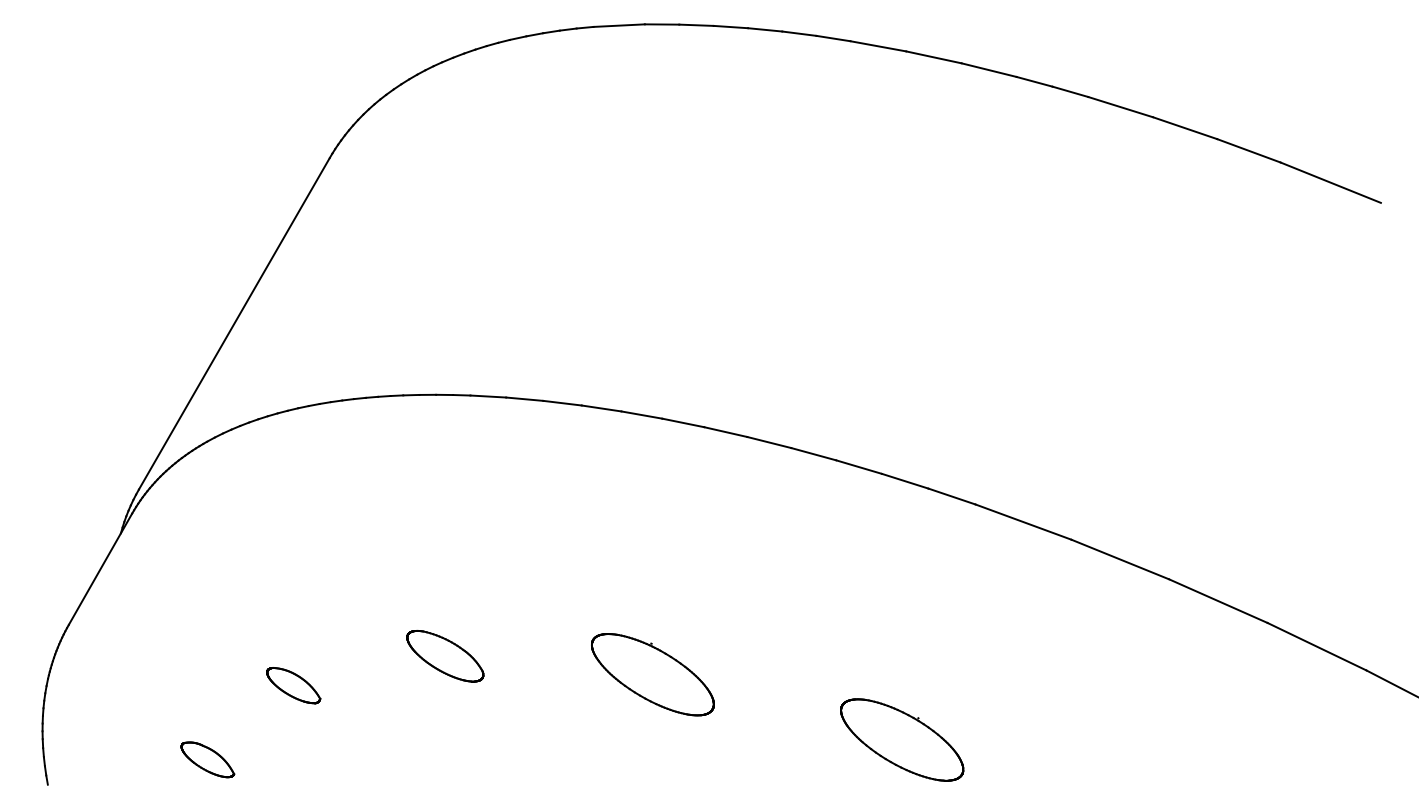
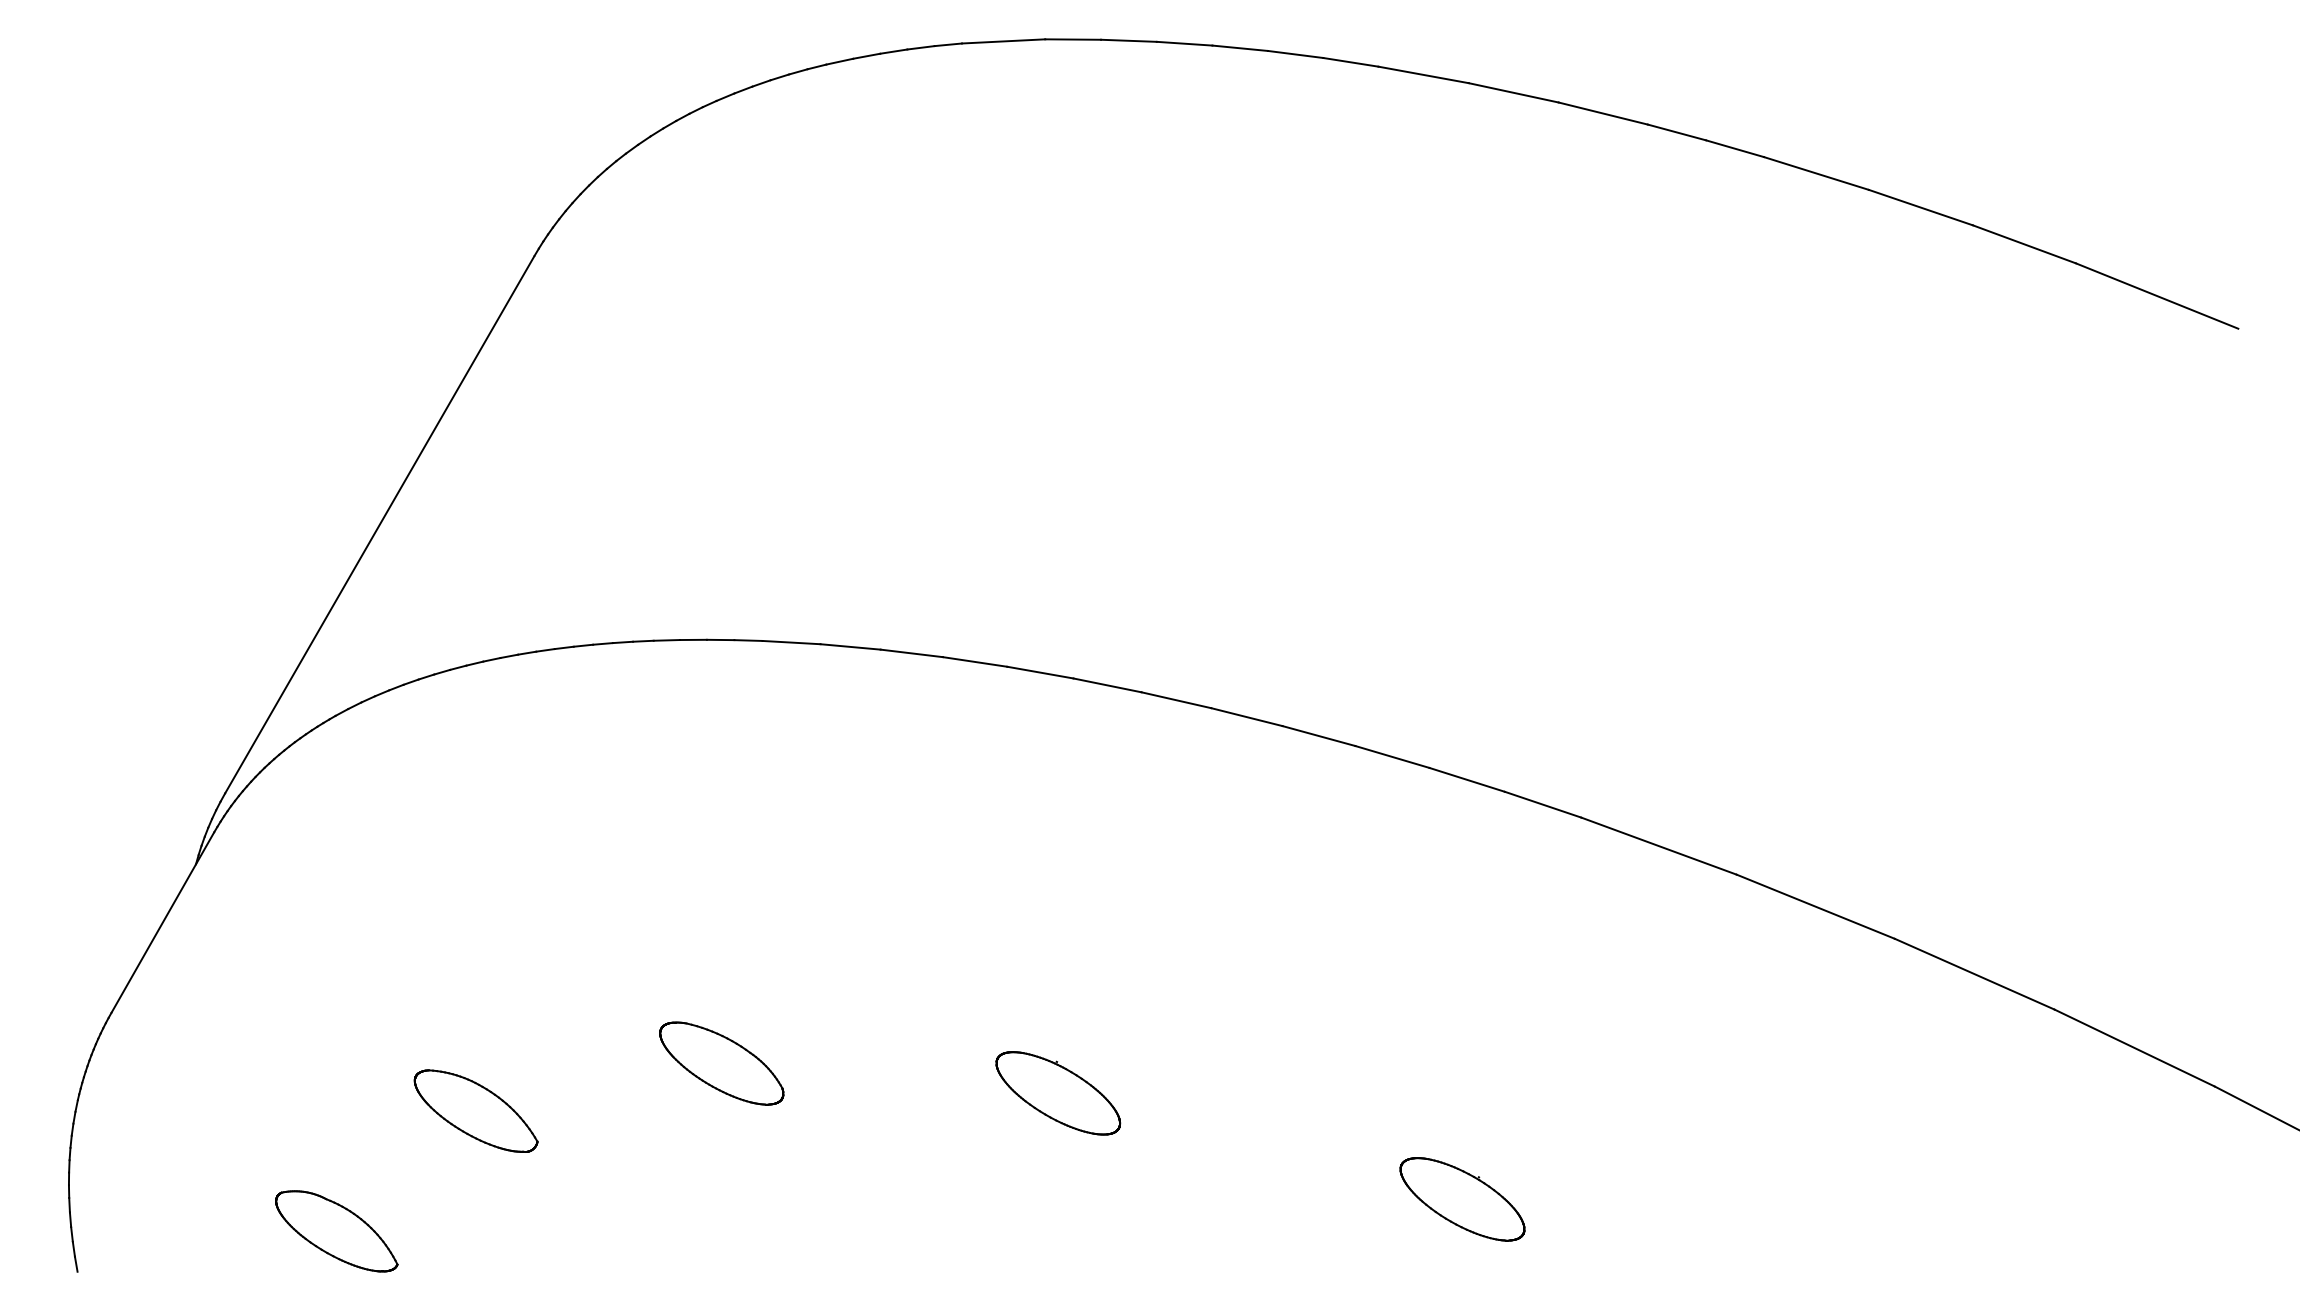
part: (652, 674) -> (1057, 1093), size x0.62
part: (293, 685) -> (475, 1110), size x1.43
part: (902, 739) -> (1462, 1198), size x0.62
part: (207, 759) -> (336, 1230), size x1.43

